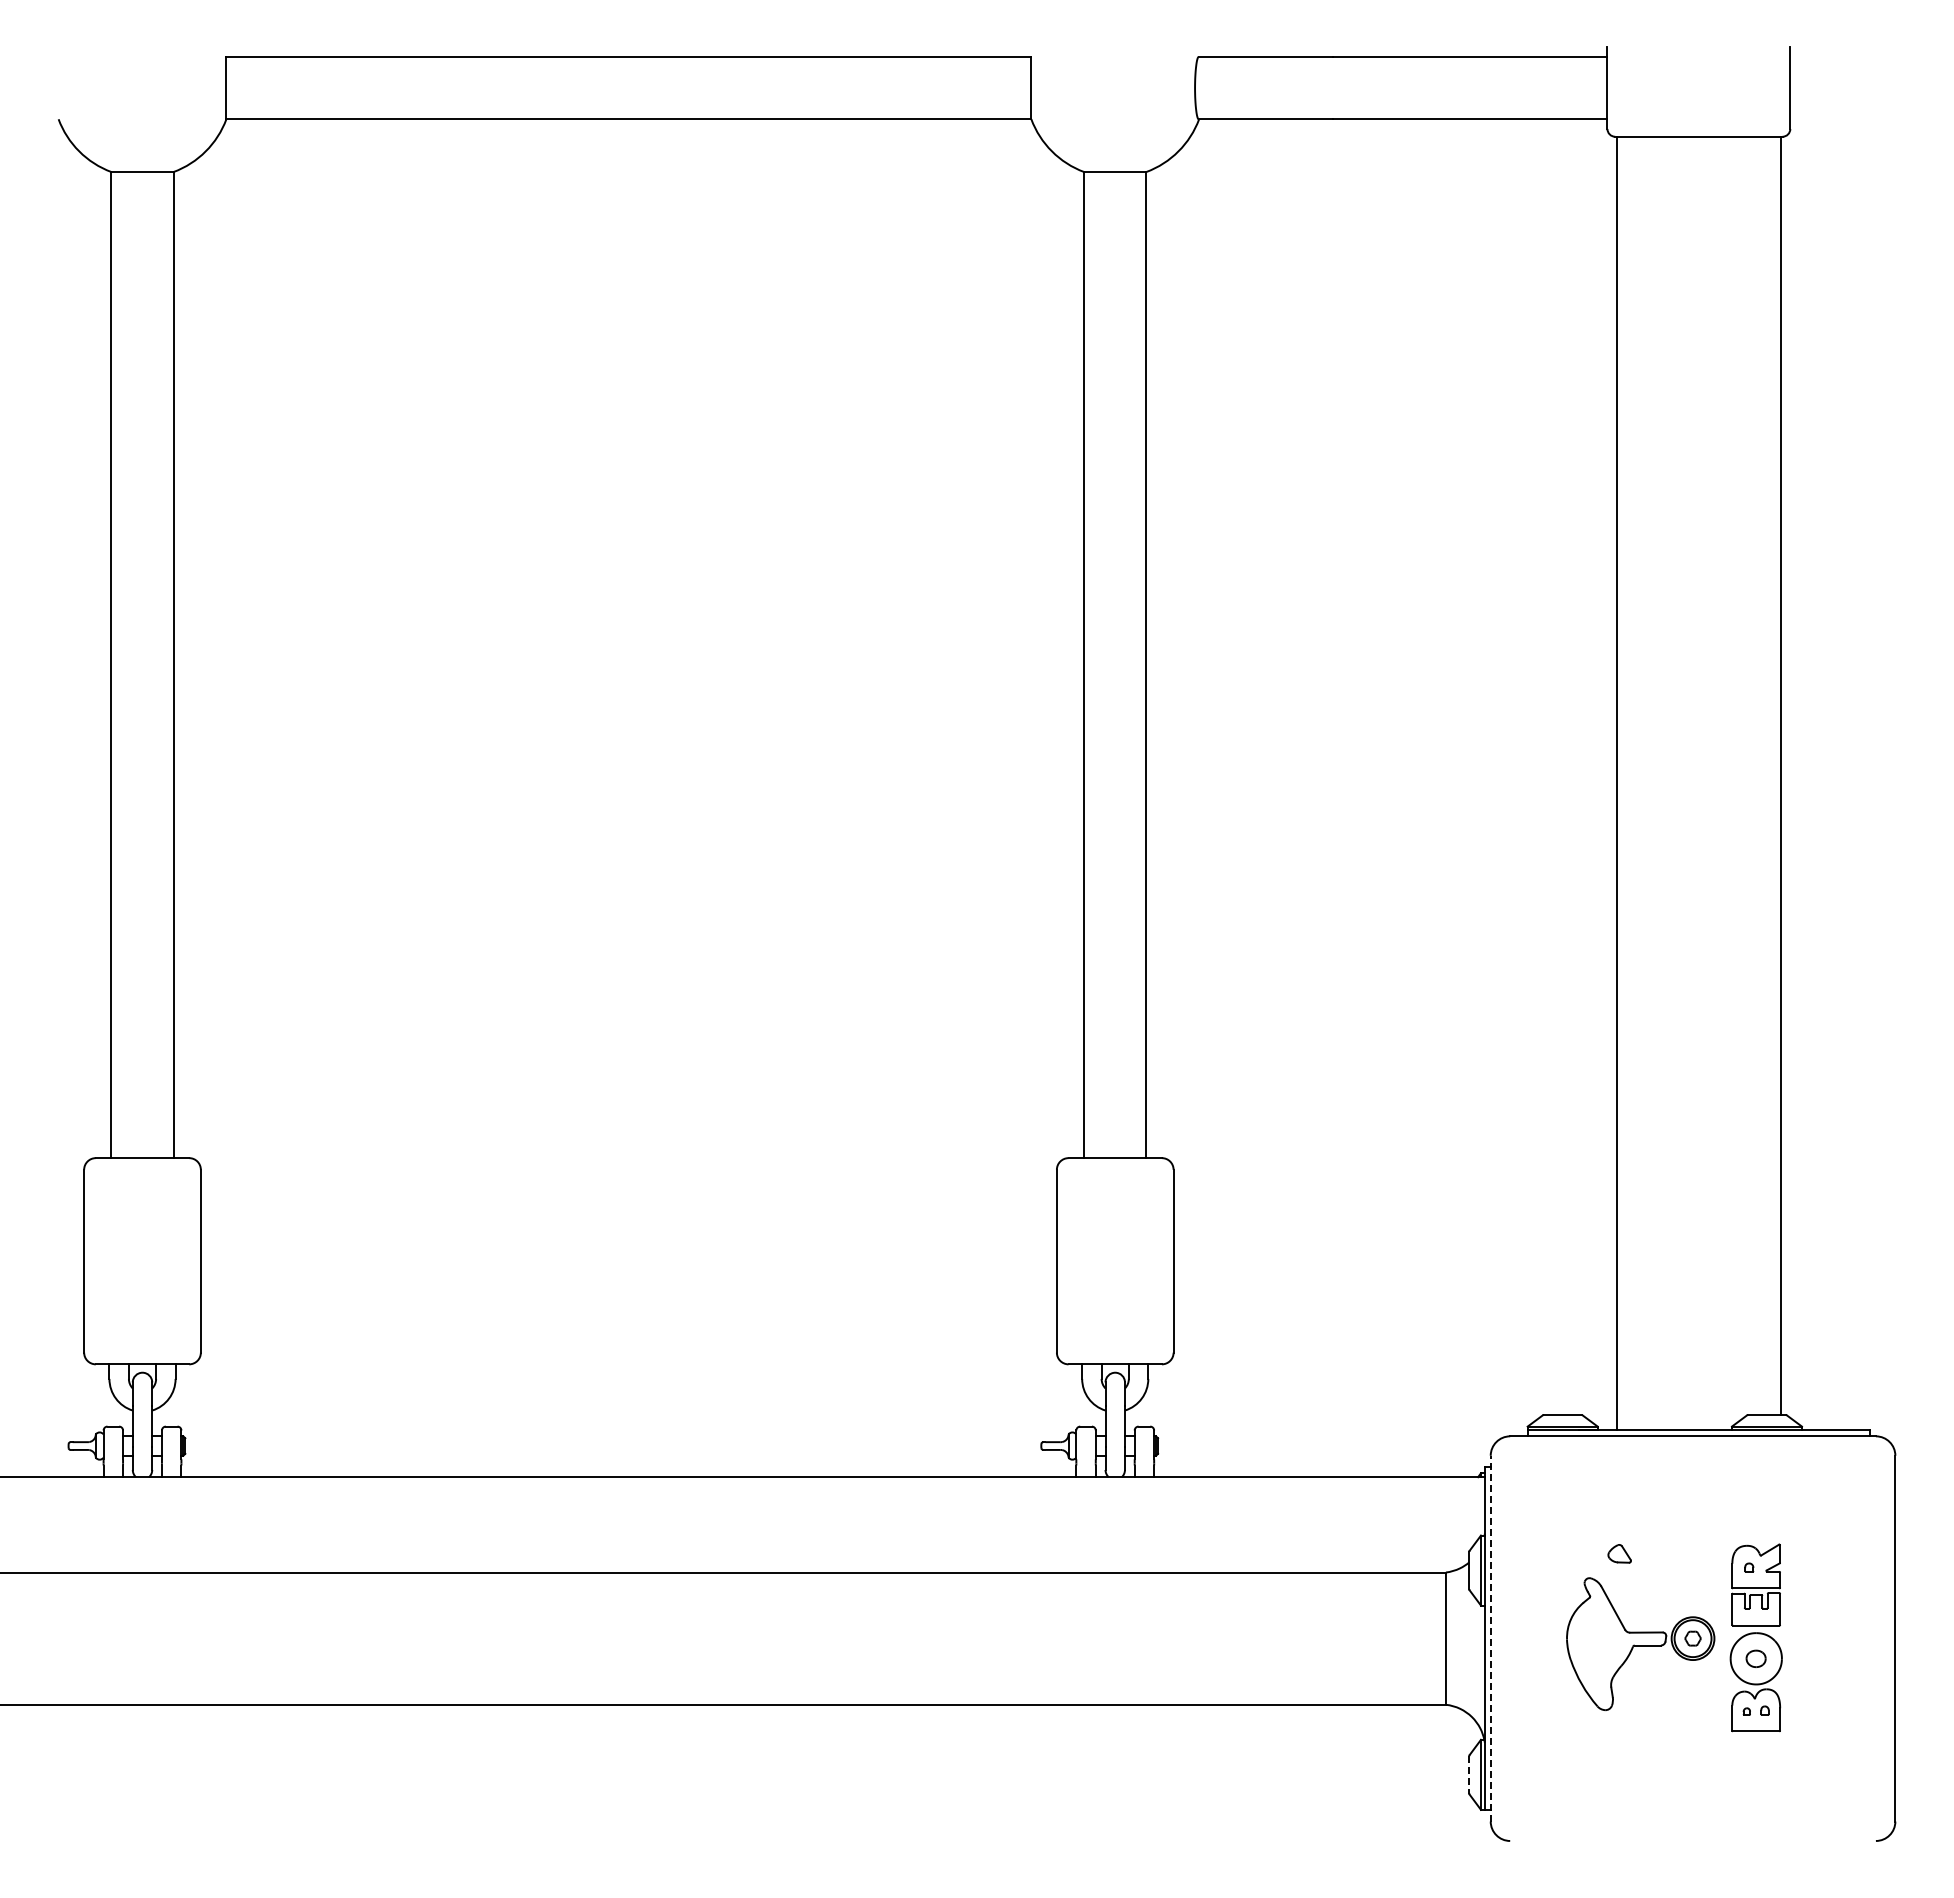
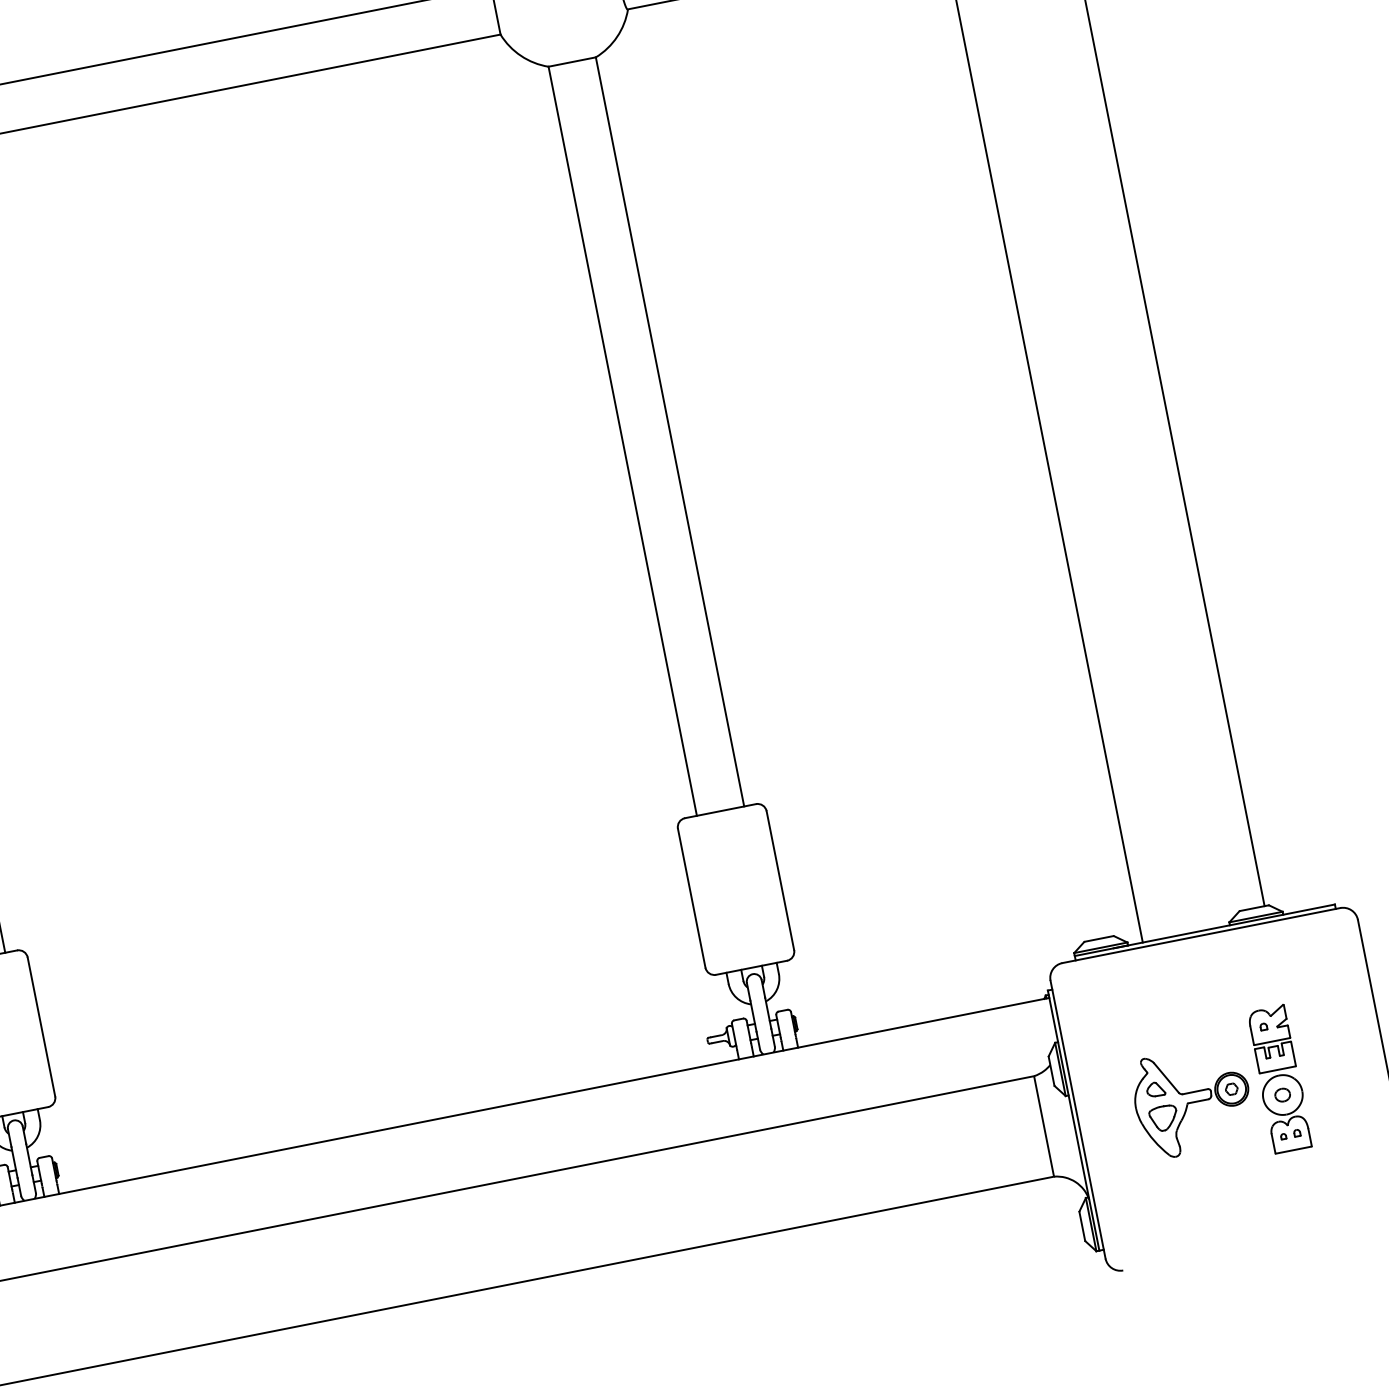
part: (1619, 1553) -> (1155, 1089), moved
line: (1490, 1638) -> (1077, 1119), dashed -> solid
part: (1599, 1658) -> (1163, 1118), added
line: (1469, 1774) -> (1082, 1226), dashed -> solid

